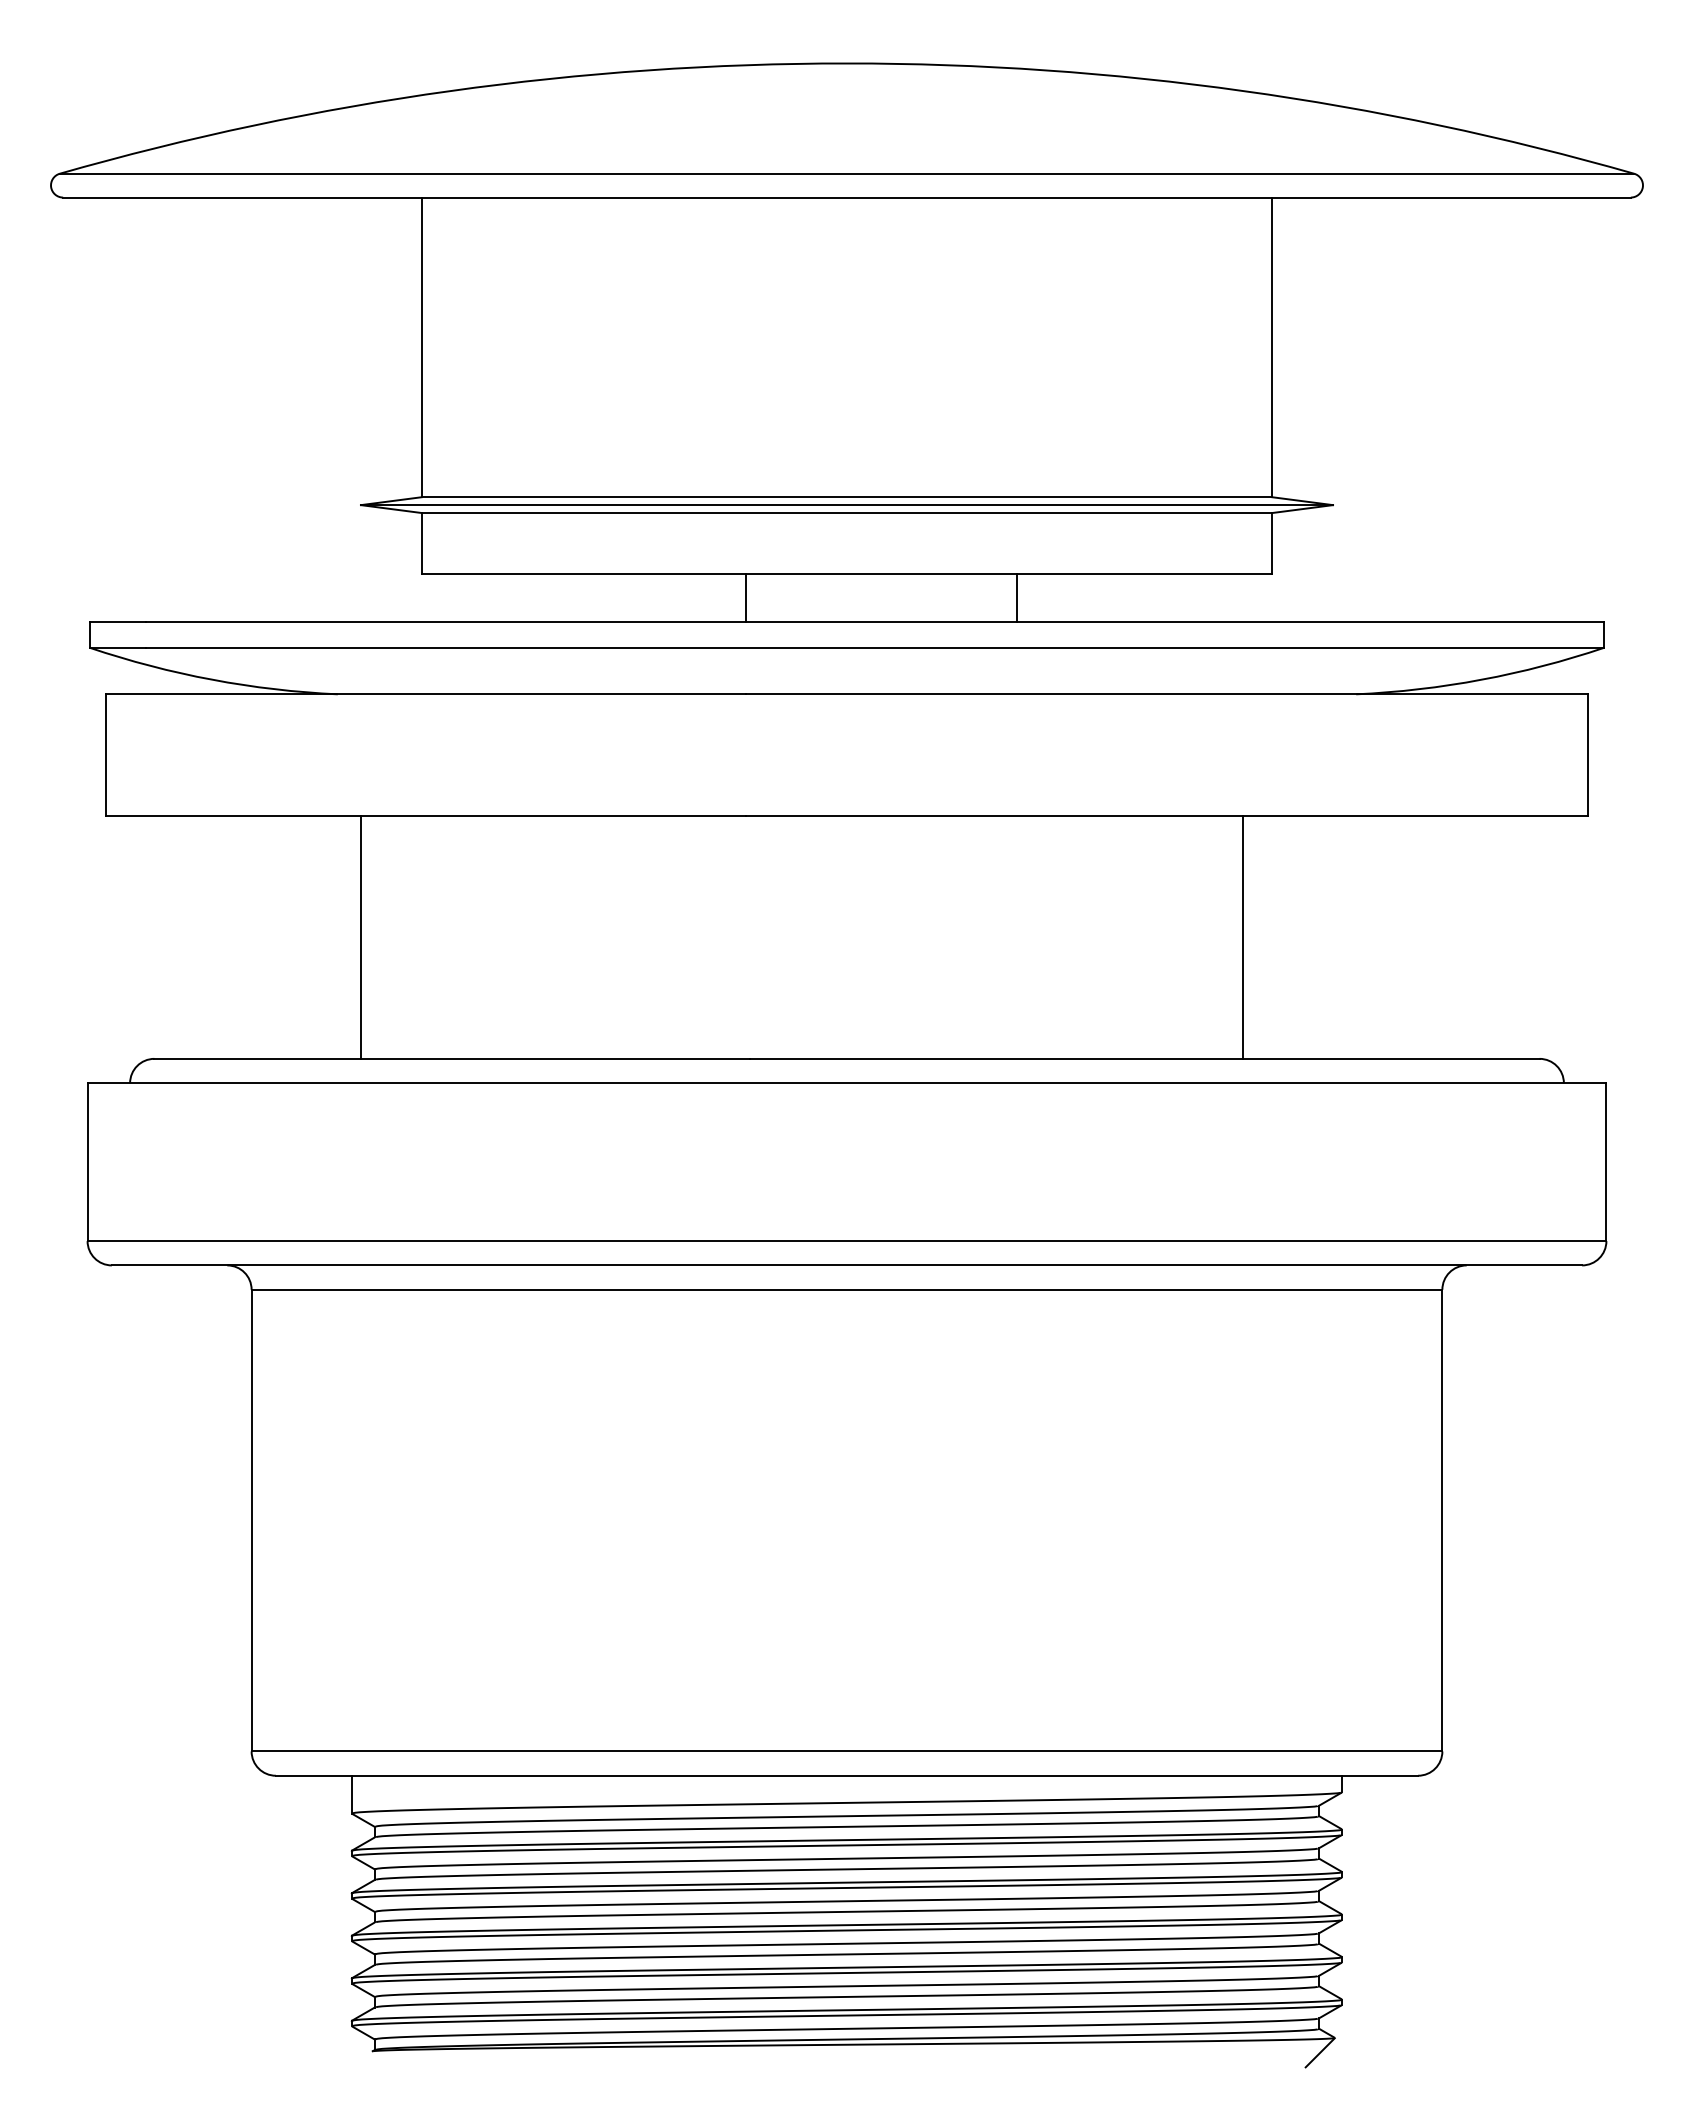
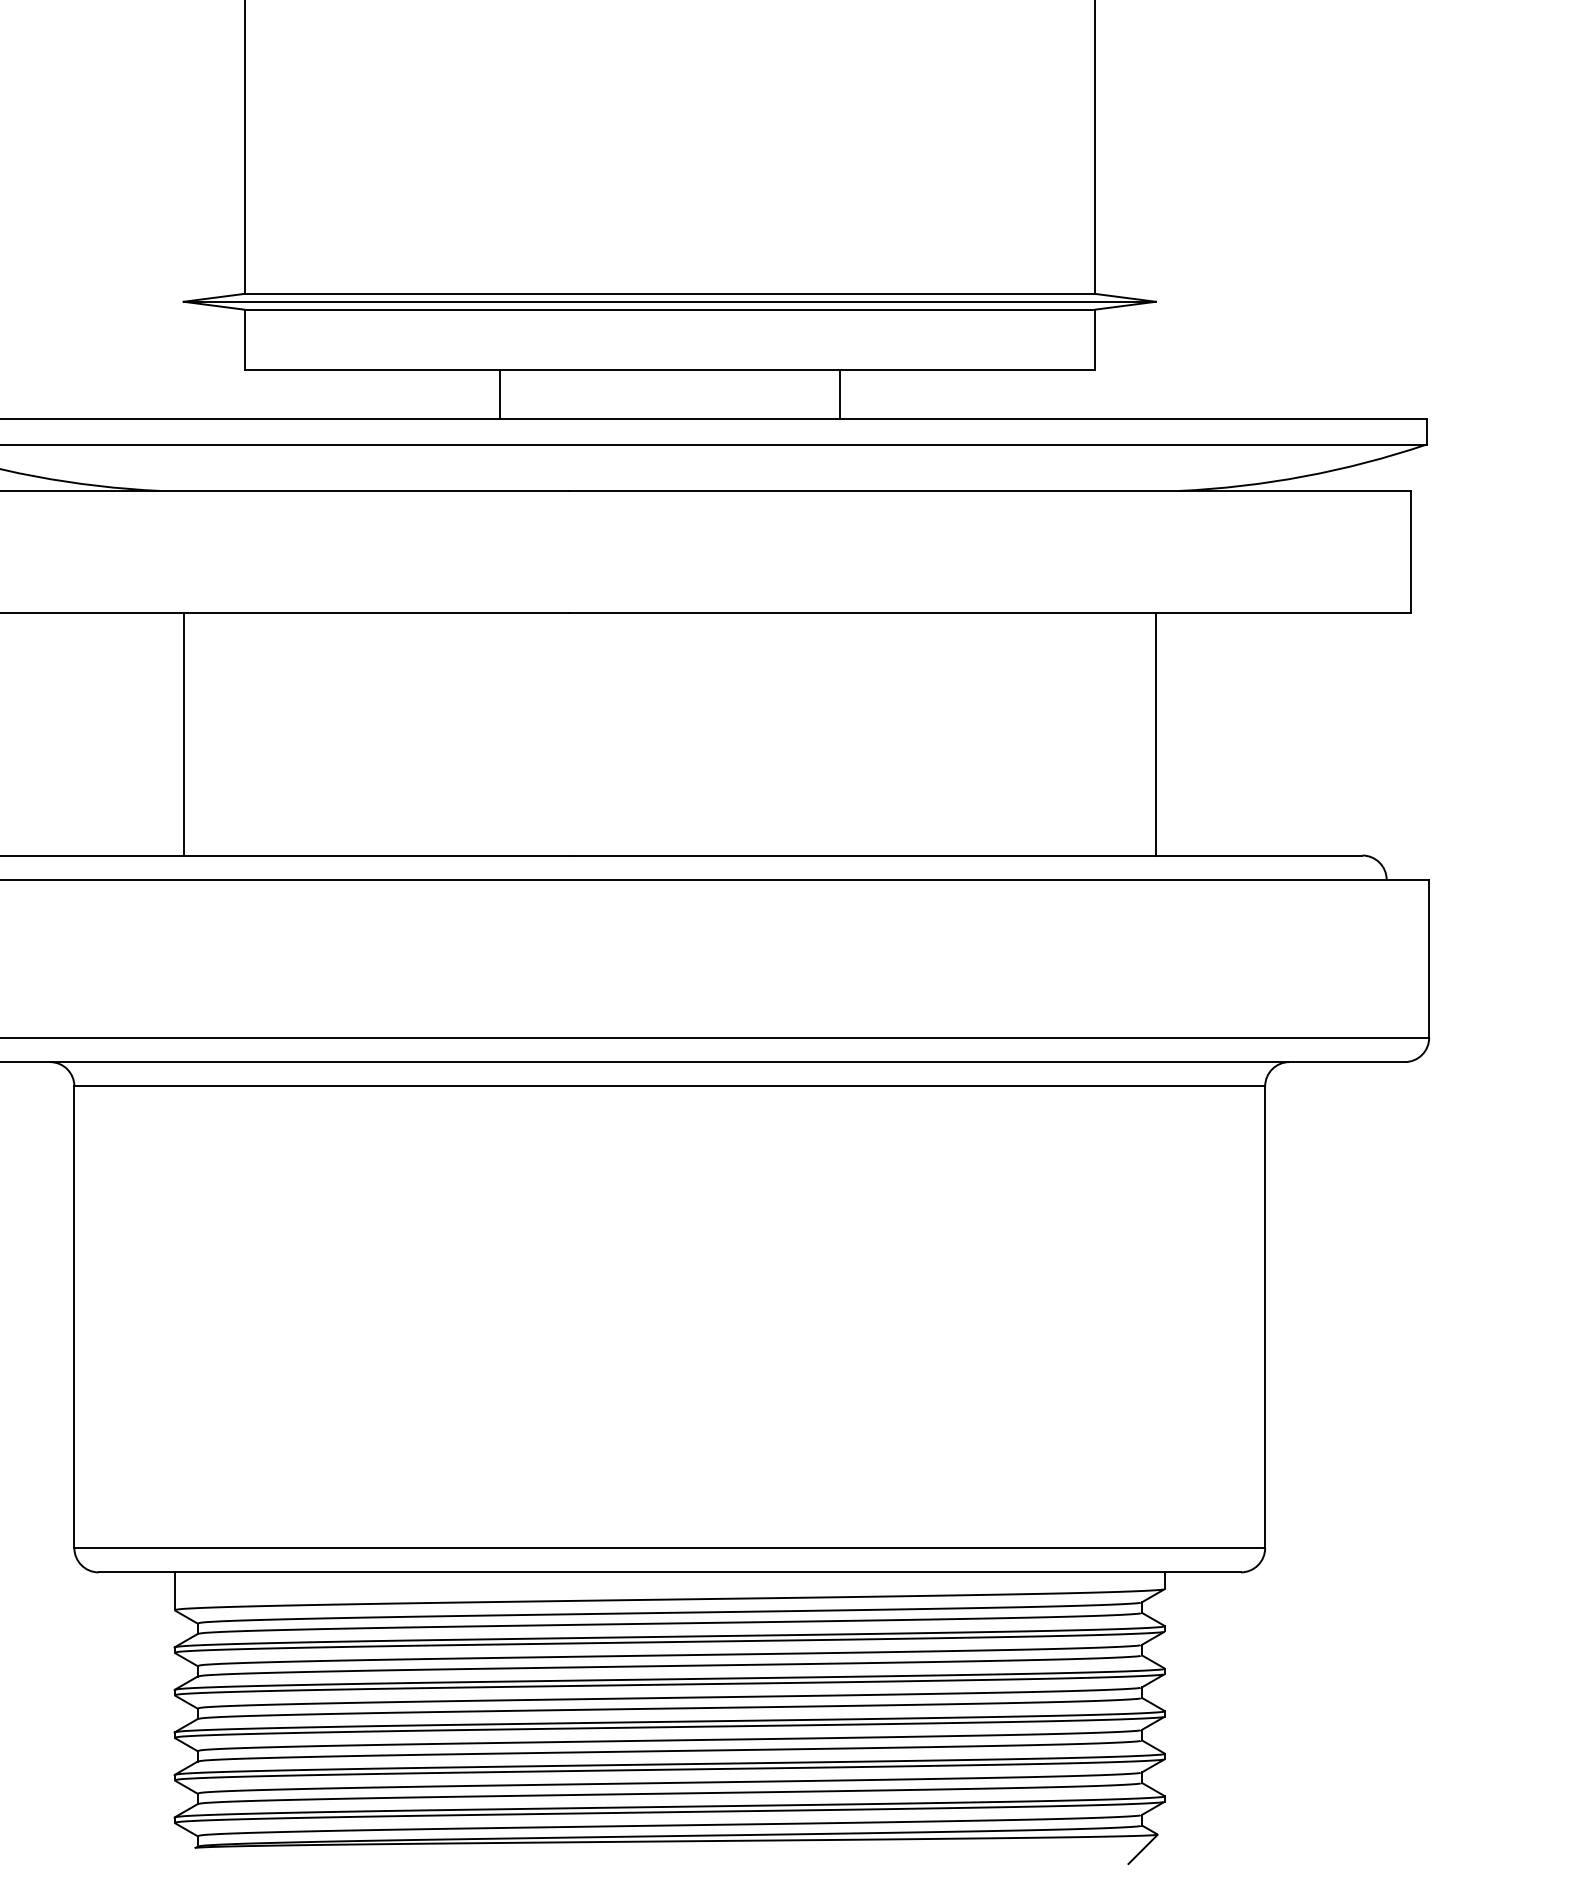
line: (745, 597) -> (499, 394), moved
line: (1243, 936) -> (1156, 733), moved

